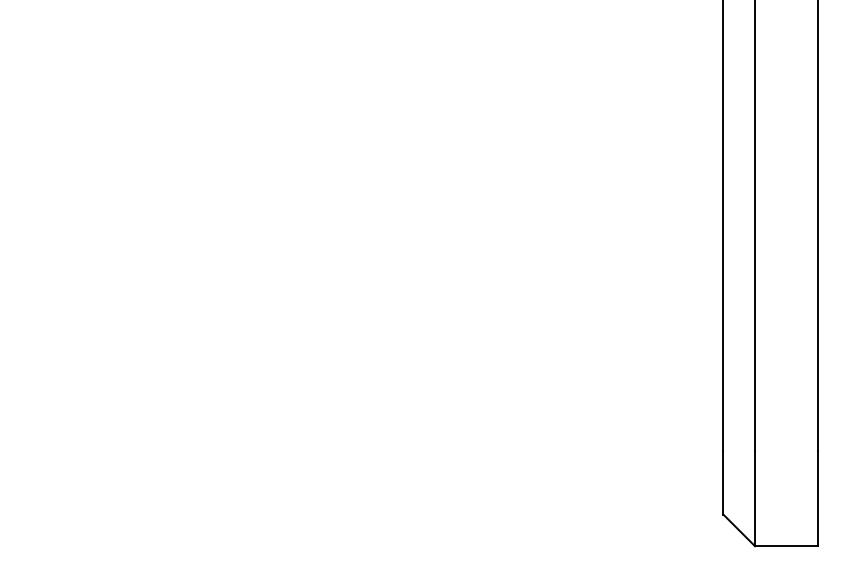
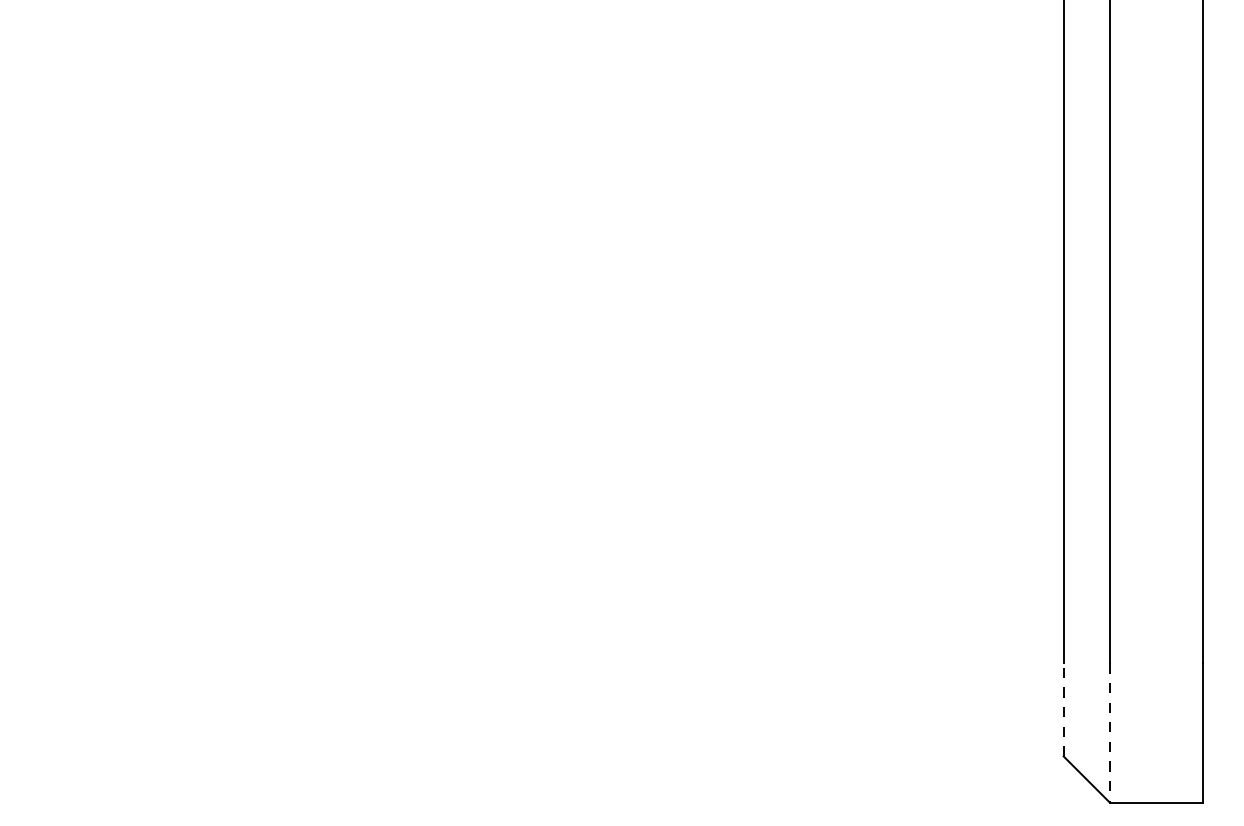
line: (723, 482) -> (1063, 709), solid -> dashed
line: (755, 499) -> (1110, 734), solid -> dashed

